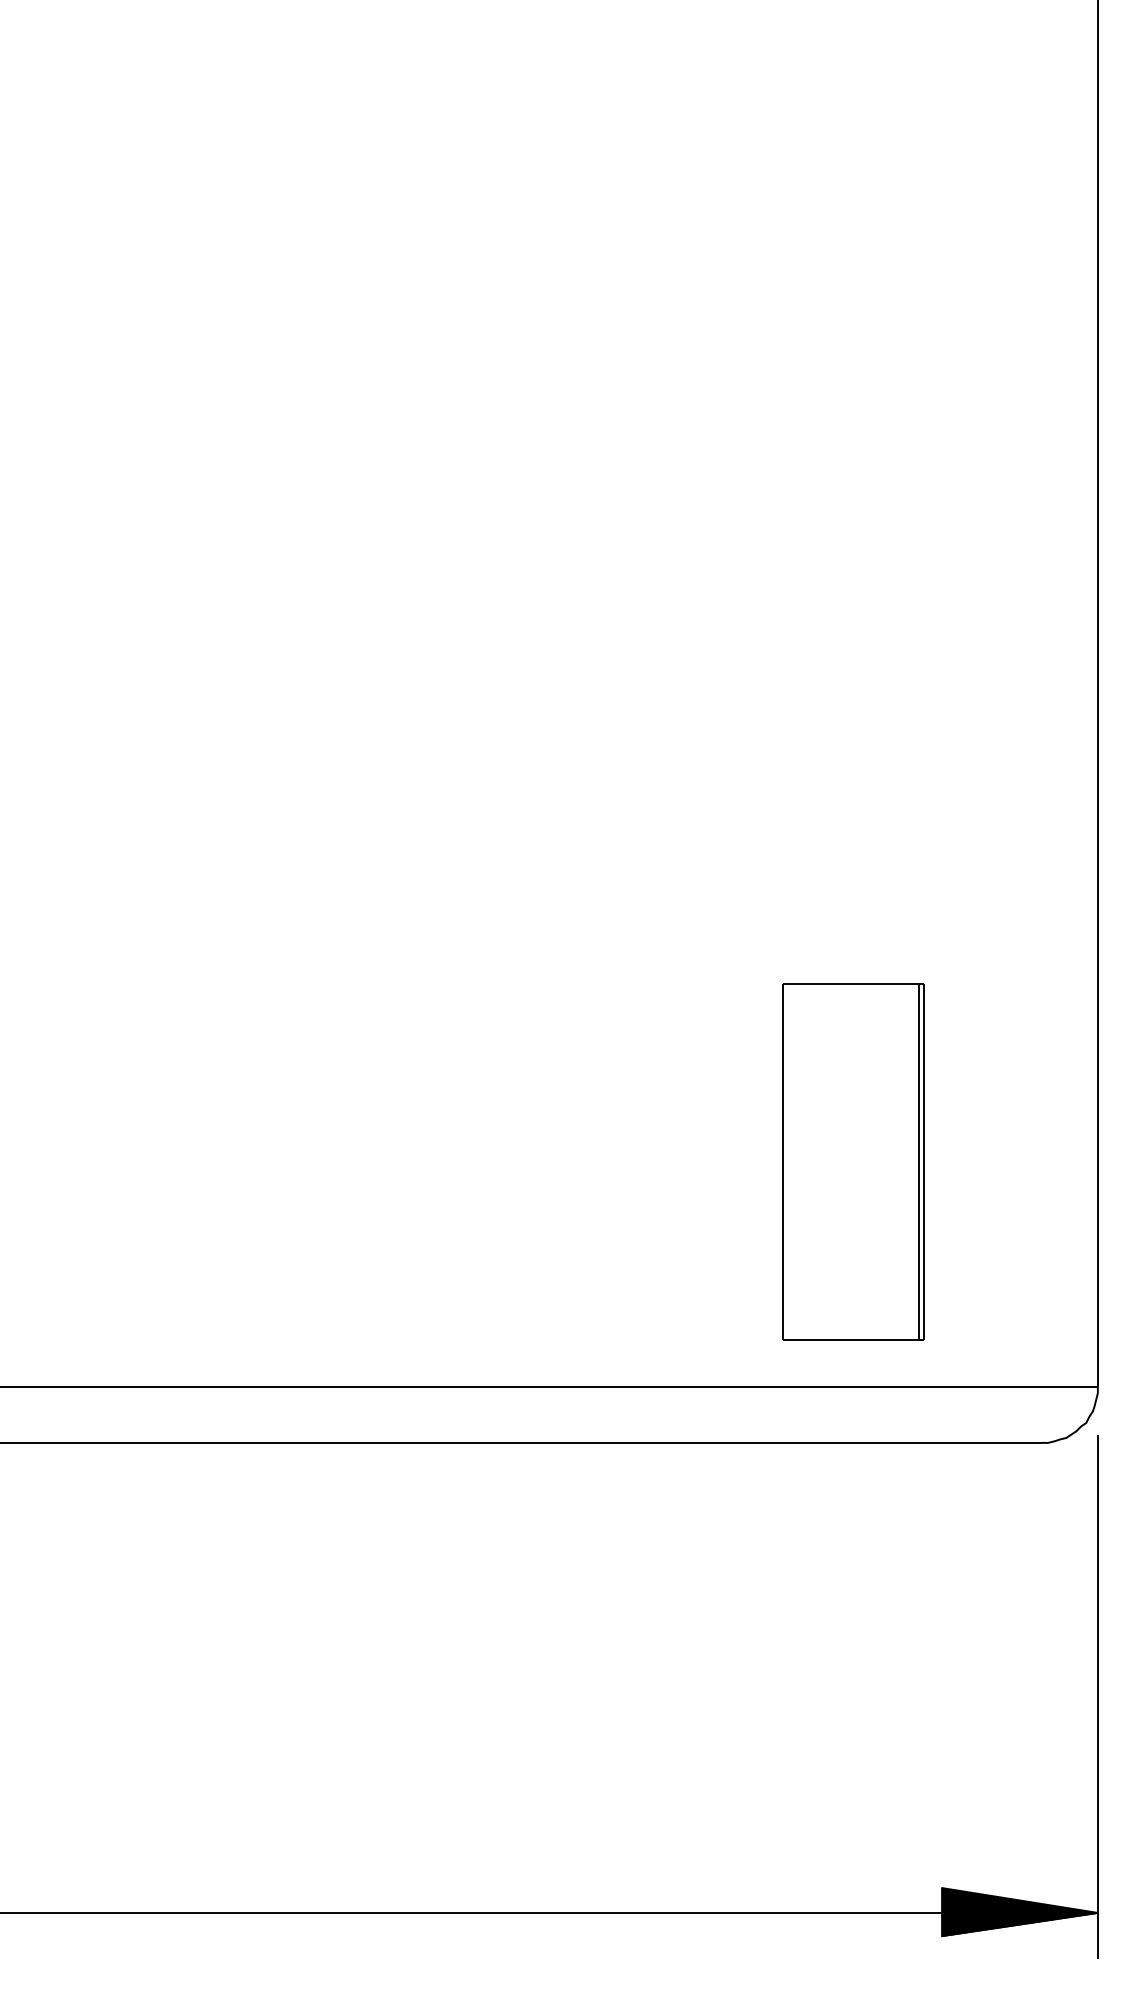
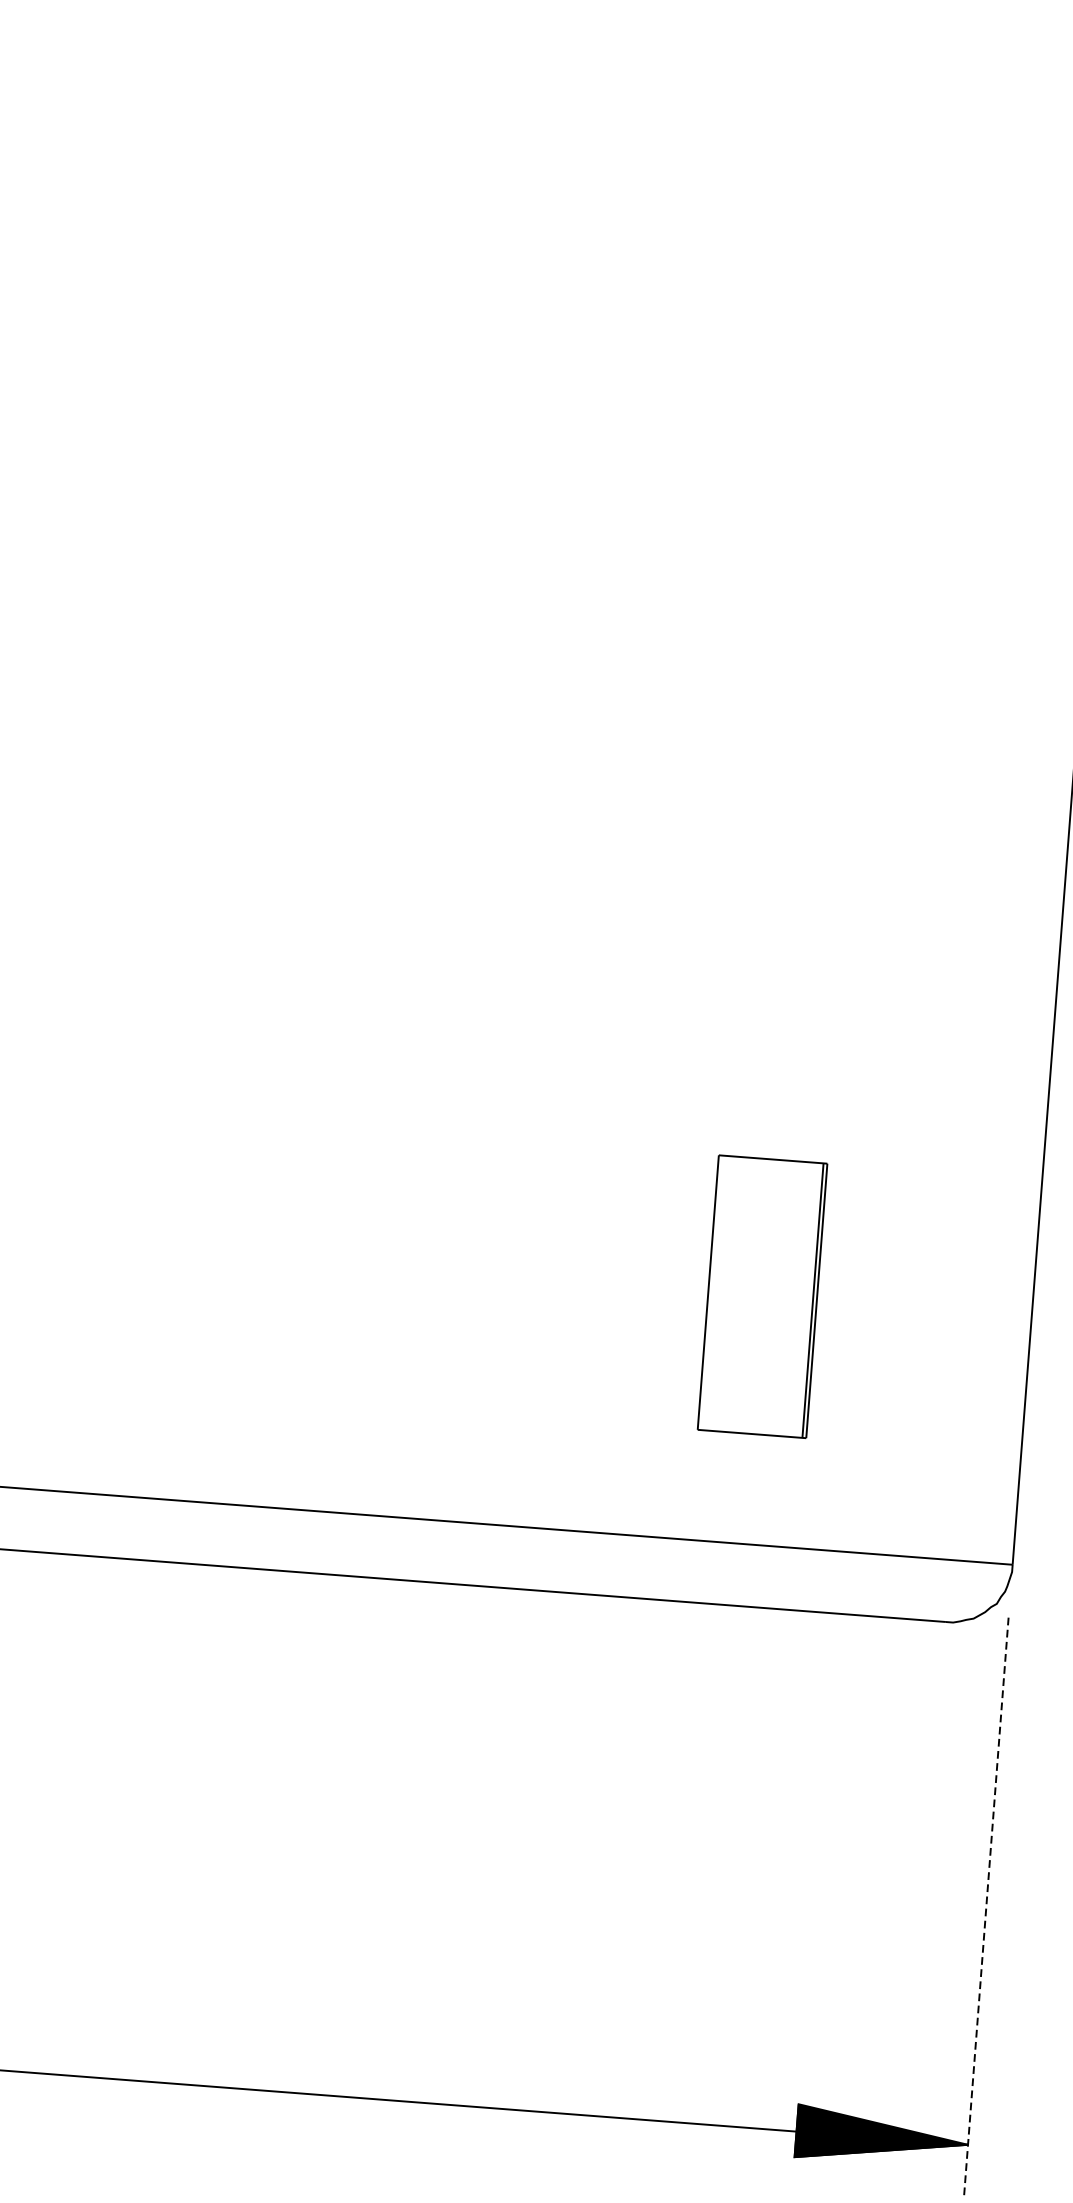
part: (853, 1161) -> (762, 1295), size x0.7
line: (1097, 1697) -> (985, 1907), solid -> dashed

